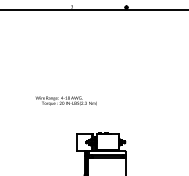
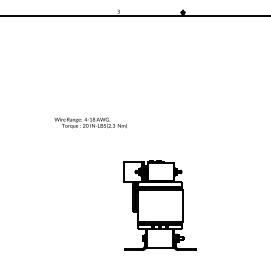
text: (65, 100) -> (90, 122), moved

